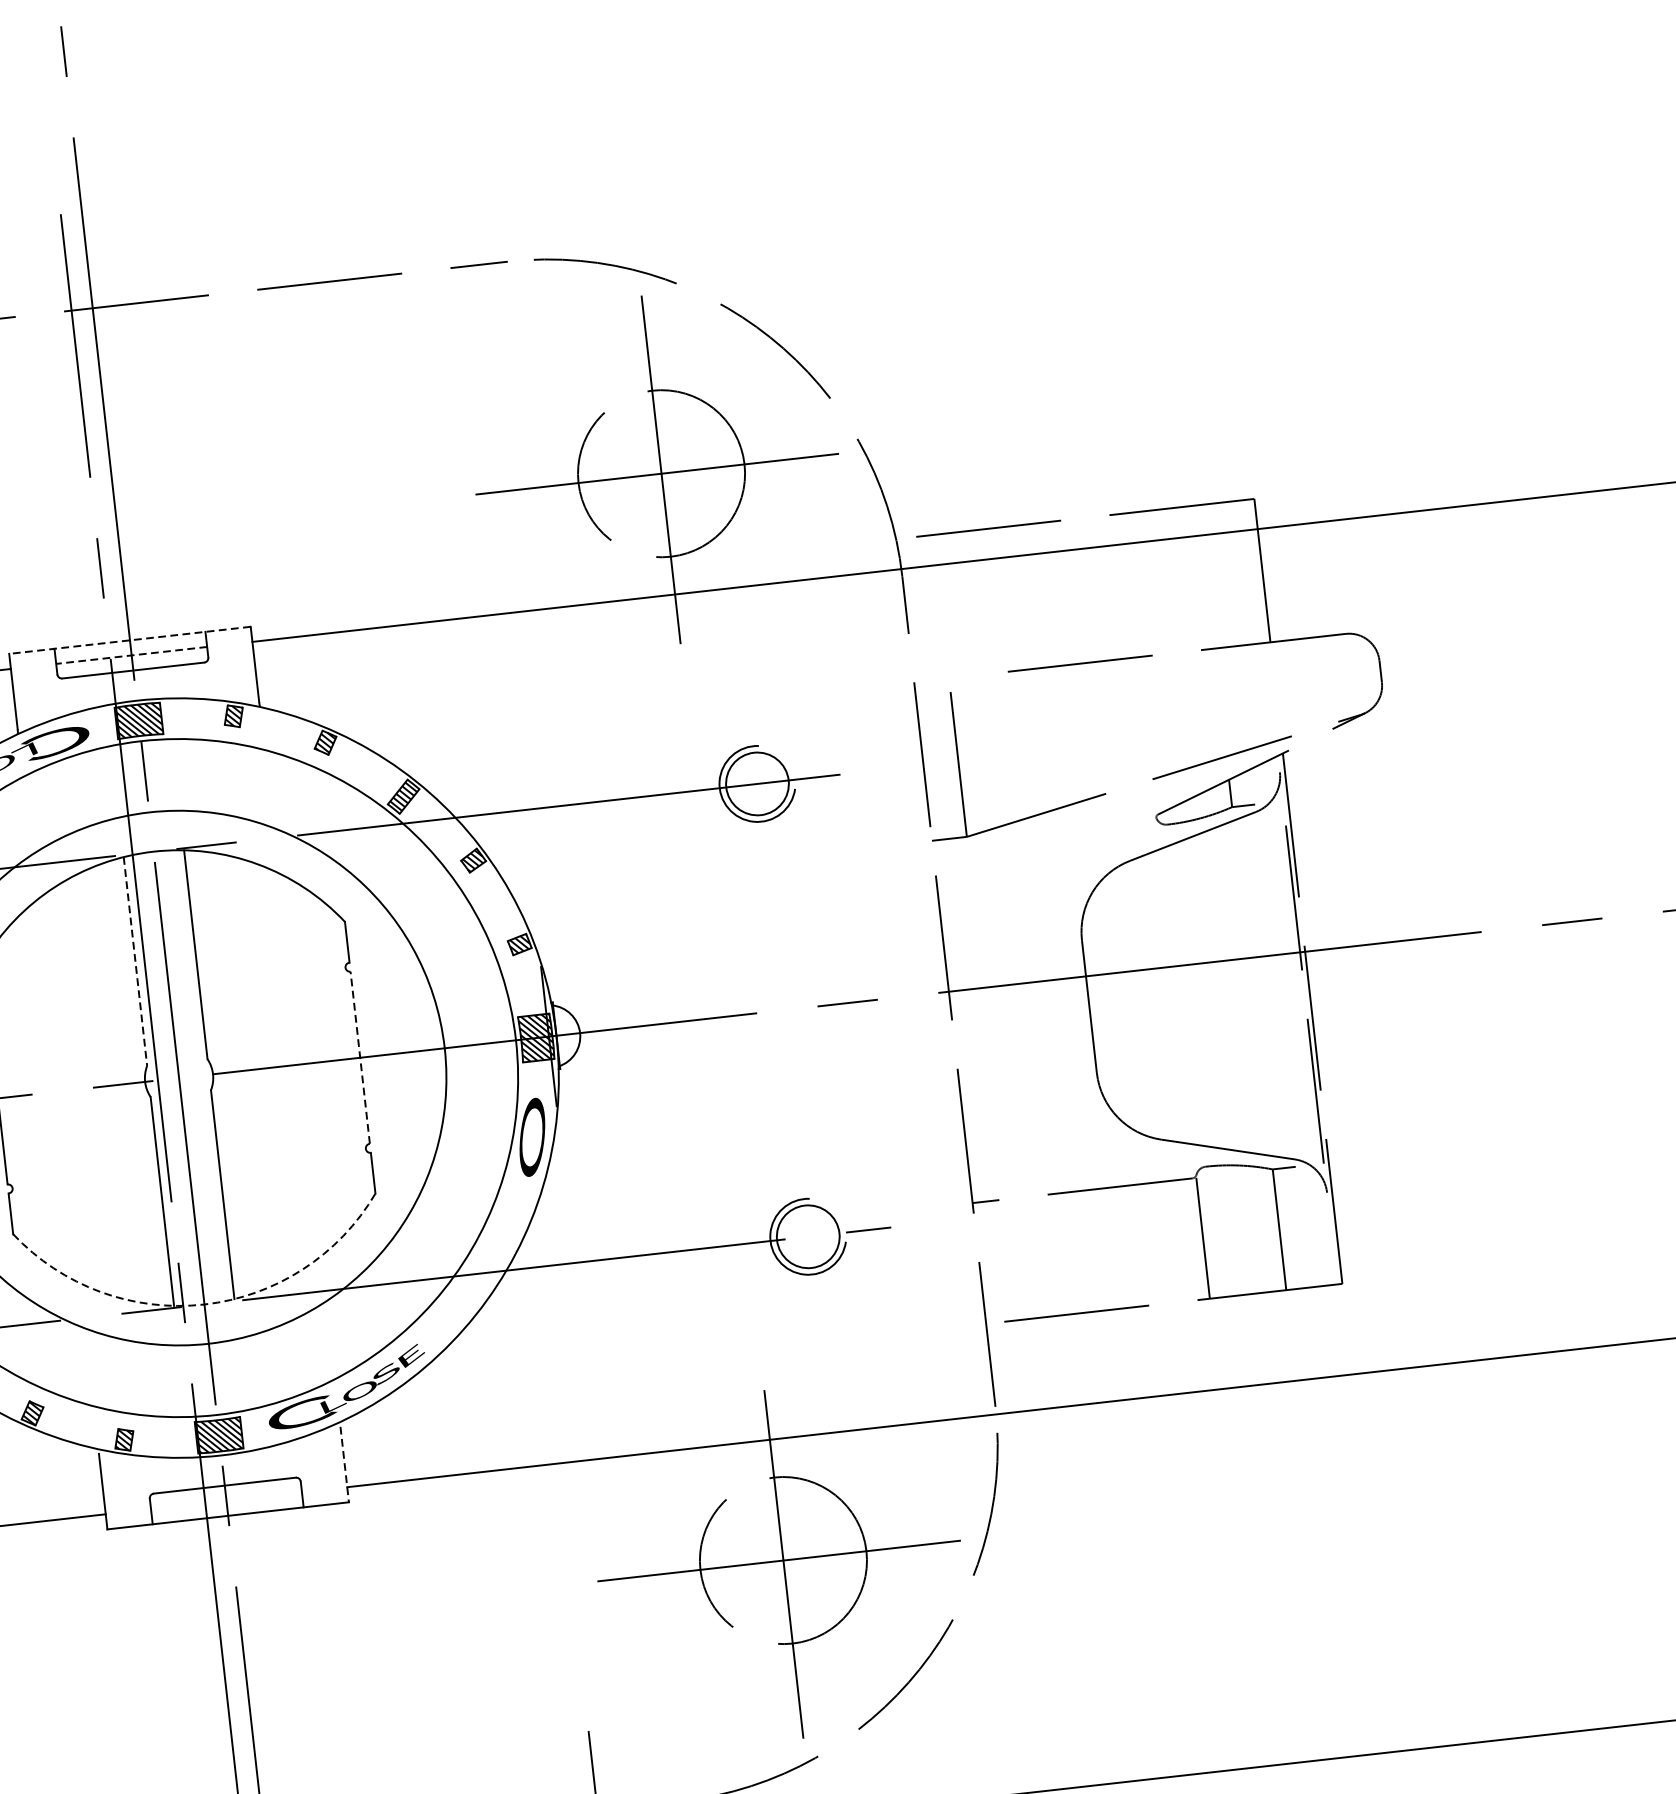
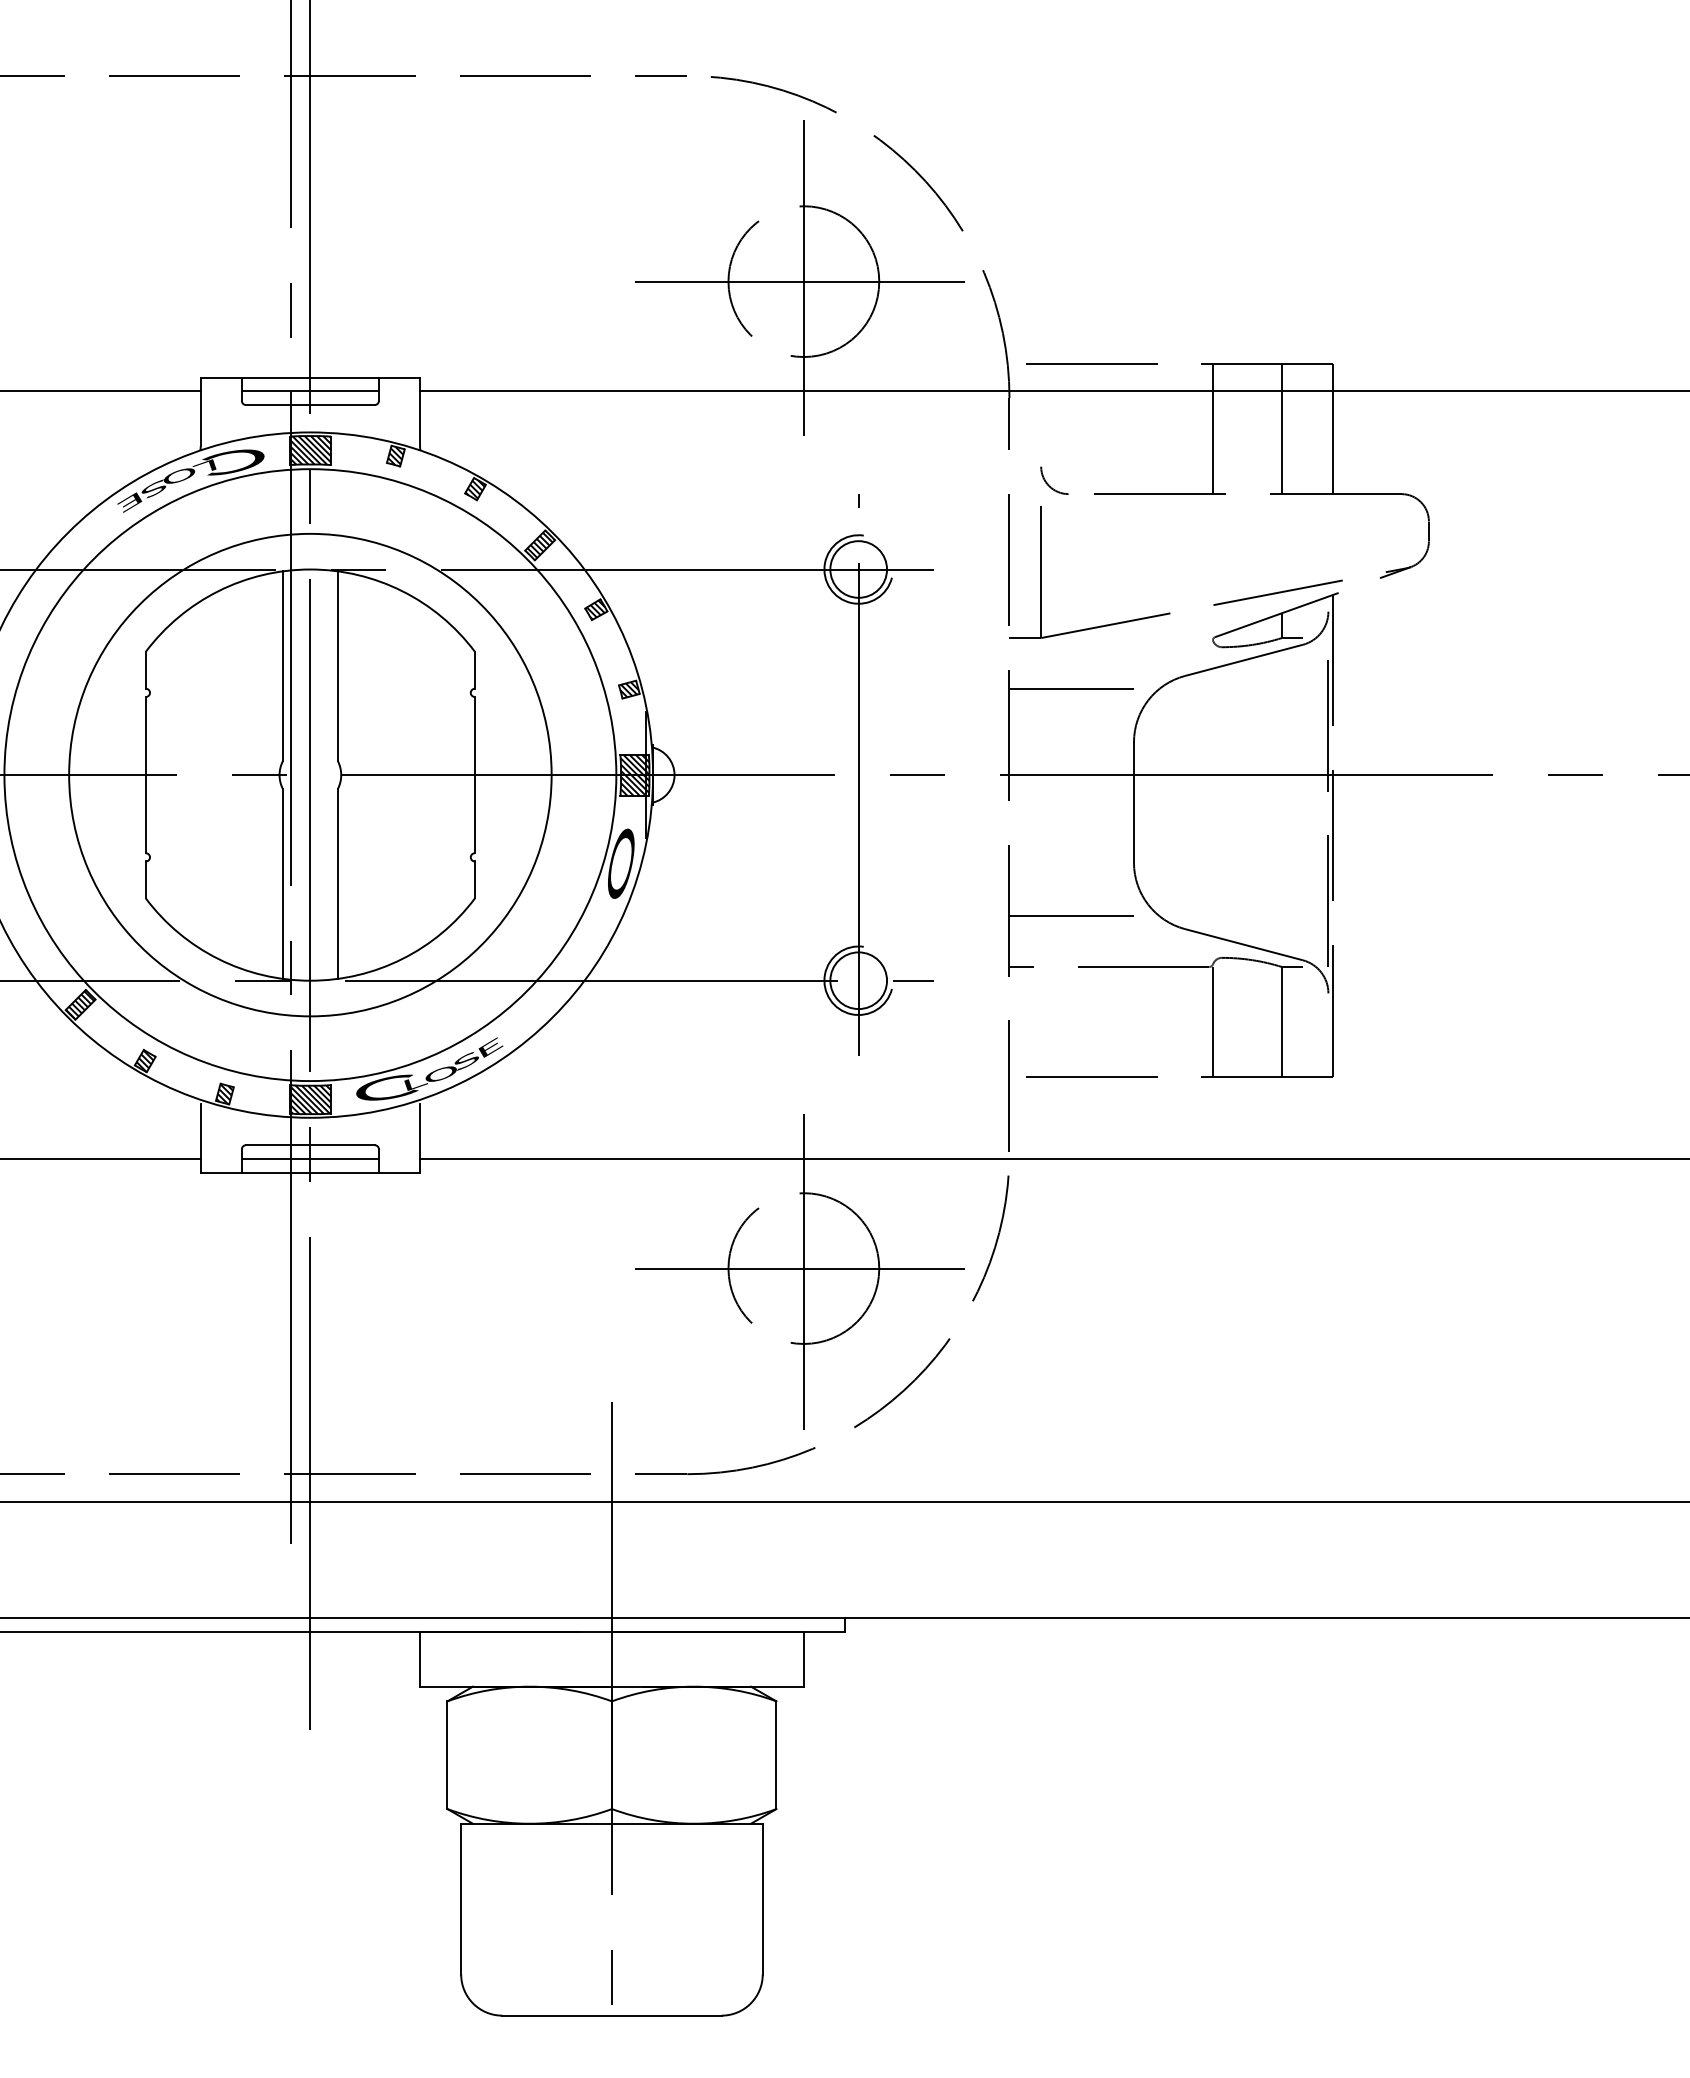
line: (1206, 576) -> (1282, 428), added
line: (1129, 584) -> (1212, 428), added
line: (130, 640) -> (310, 377), dashed -> solid
line: (131, 655) -> (310, 391), dashed -> solid
arc: (957, 666) -> (1049, 484), added
line: (1006, 889) -> (1071, 689), added
line: (134, 961) -> (282, 666), dashed -> solid
line: (782, 1010) -> (858, 775), added
line: (359, 1057) -> (474, 774), dashed -> solid
line: (1034, 1138) -> (1071, 915), added
arc: (204, 1304) -> (310, 980), dashed -> solid
line: (345, 1464) -> (420, 1138), dashed -> solid
line: (225, 1500) -> (309, 1158), added

